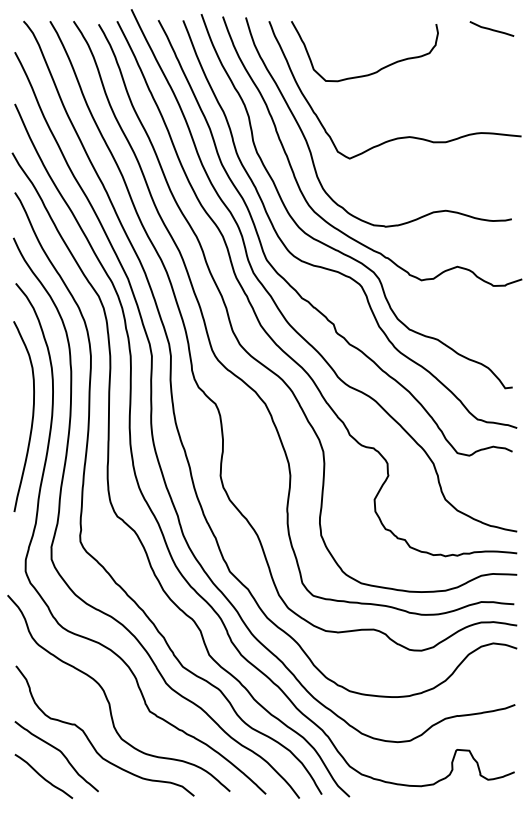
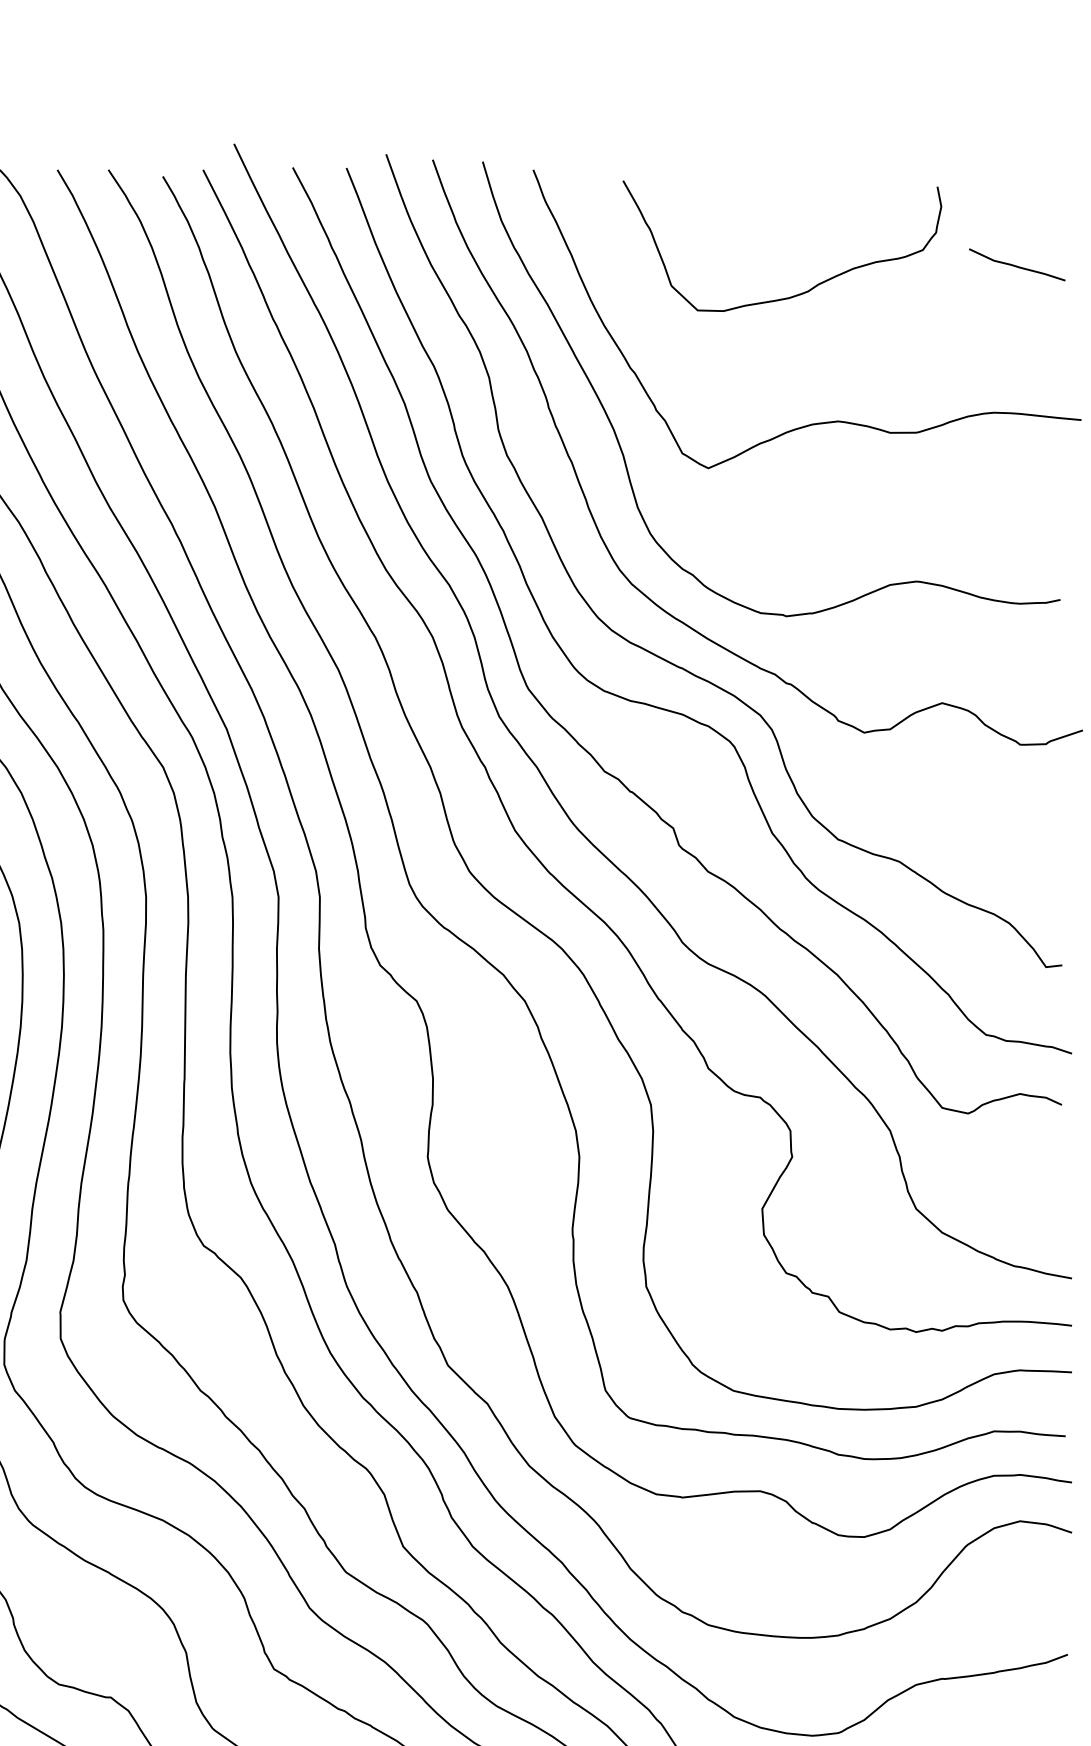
curve: (491, 28) -> (1016, 263), moved
curve: (372, 72) -> (798, 292), moved

